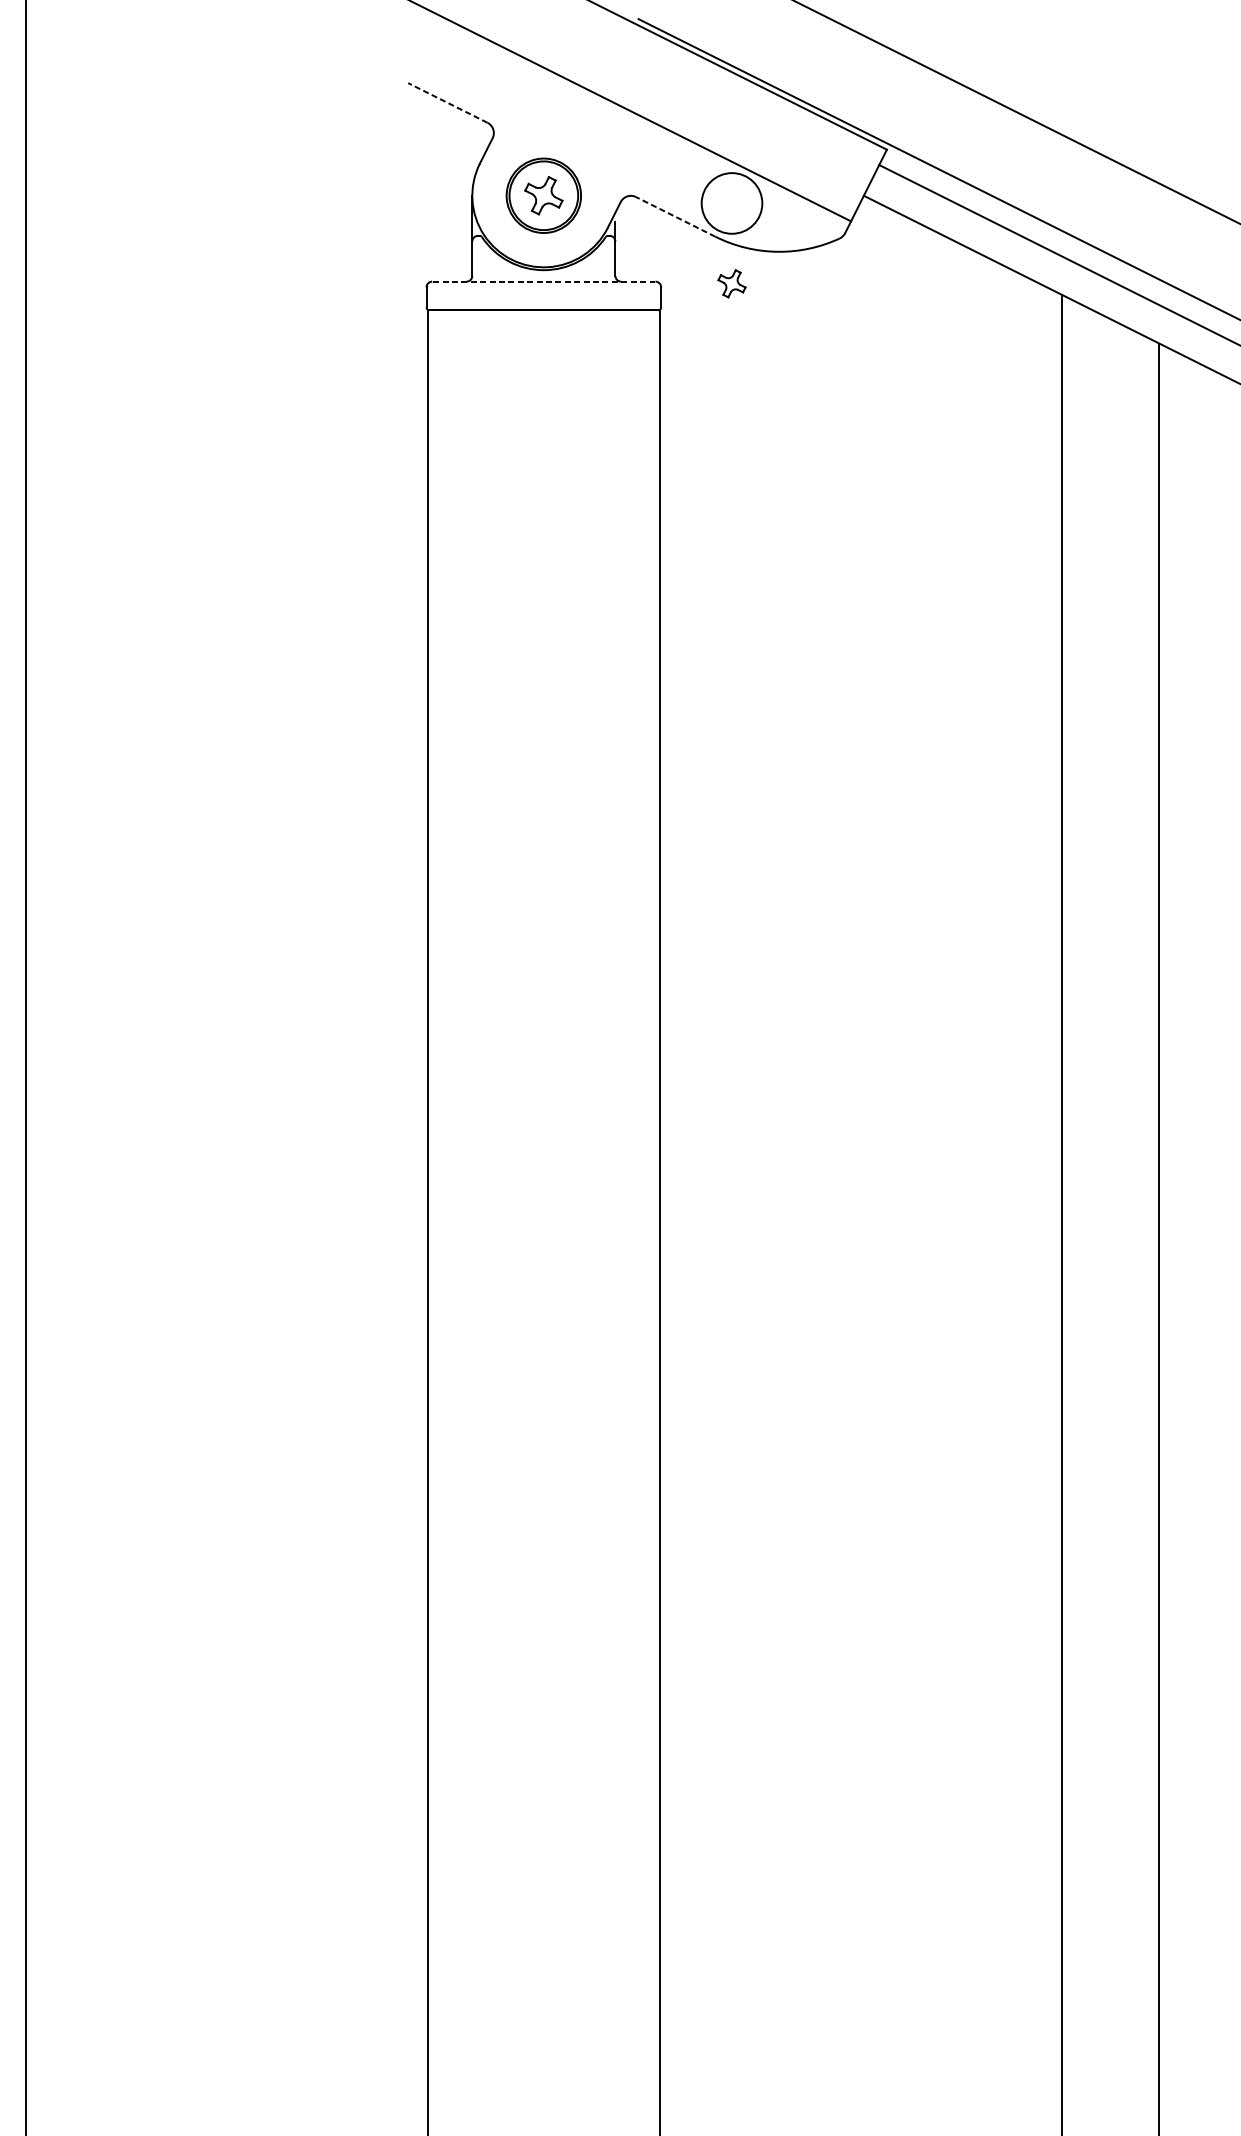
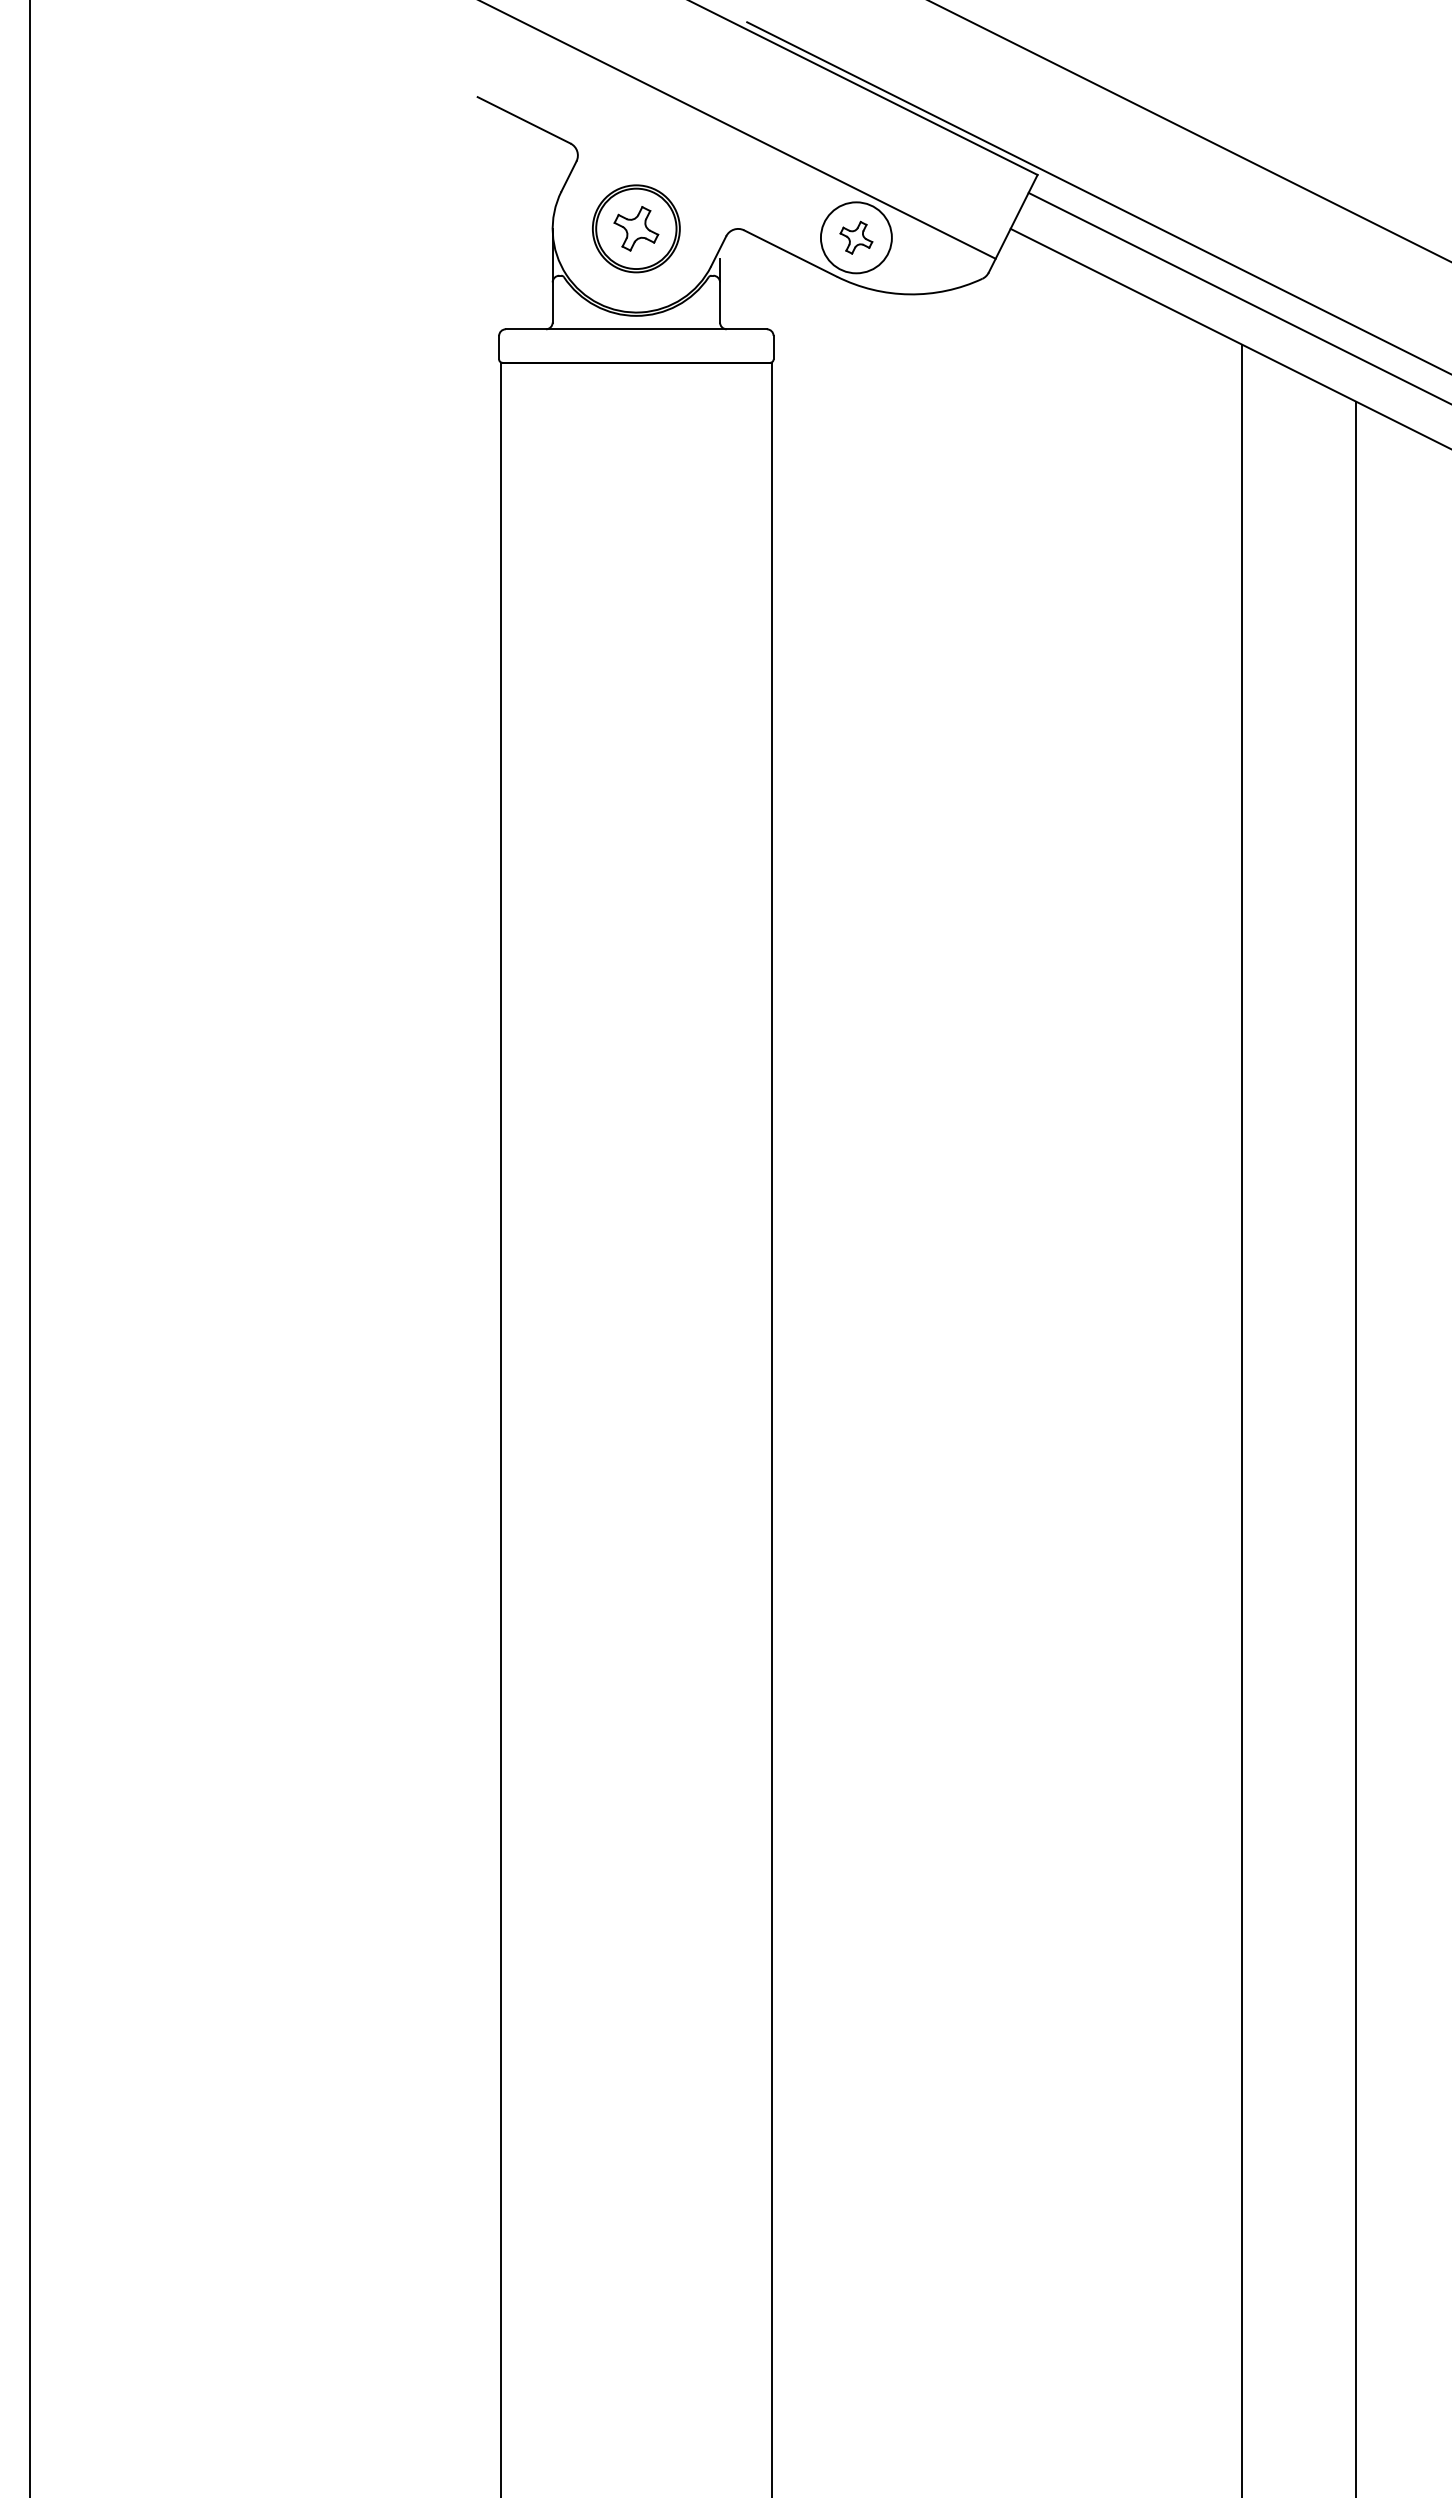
line: (448, 103) -> (524, 120), dashed -> solid
line: (675, 216) -> (790, 253), dashed -> solid
line: (543, 281) -> (636, 329), dashed -> solid
part: (732, 283) -> (856, 237), moved

